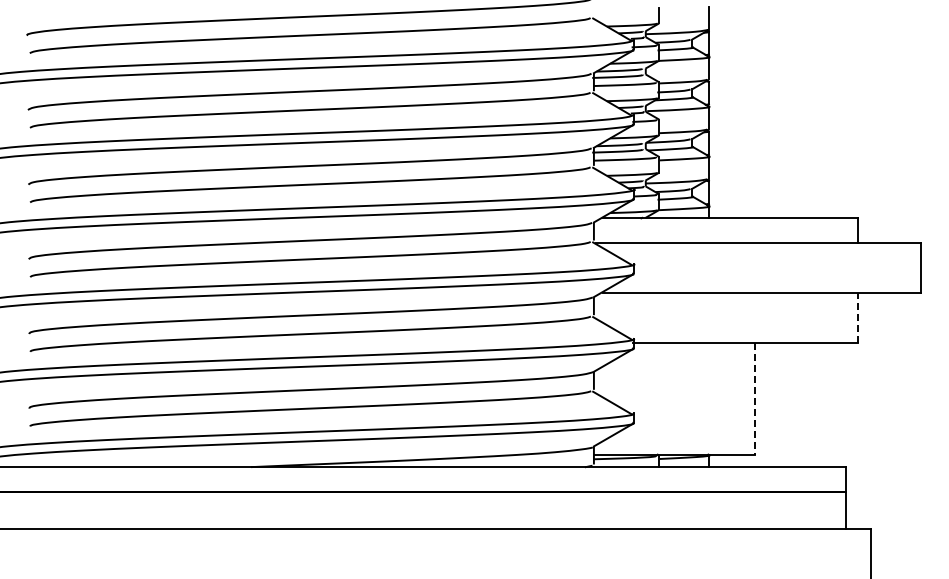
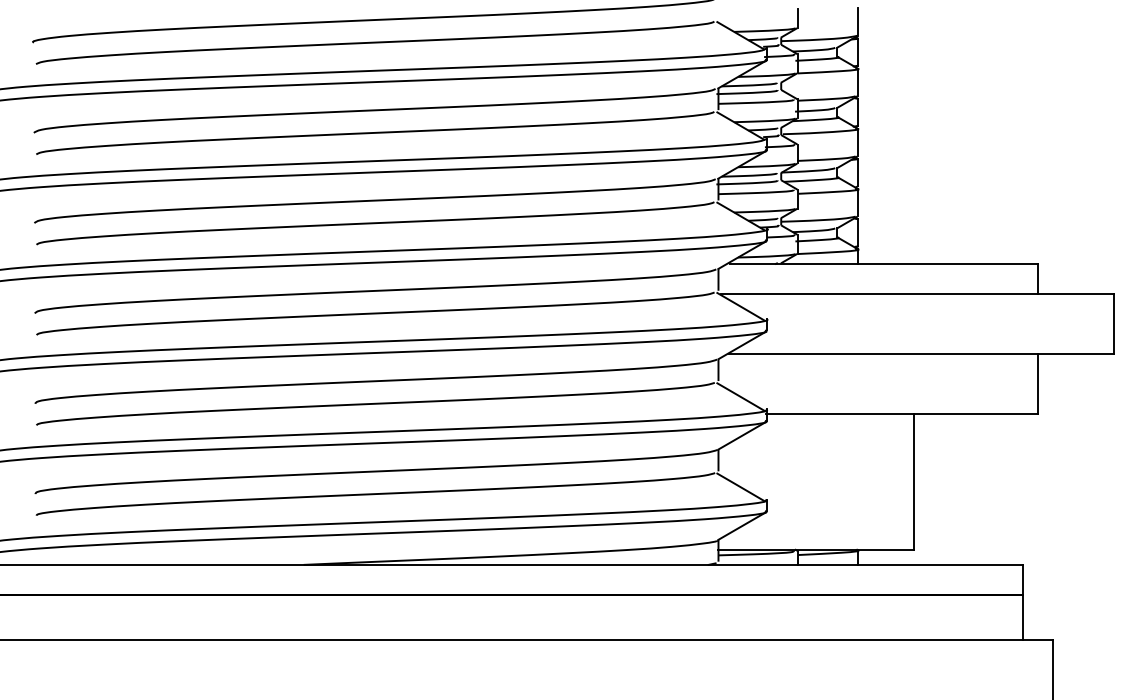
line: (858, 317) -> (1038, 383), dashed -> solid
line: (755, 398) -> (913, 481), dashed -> solid

